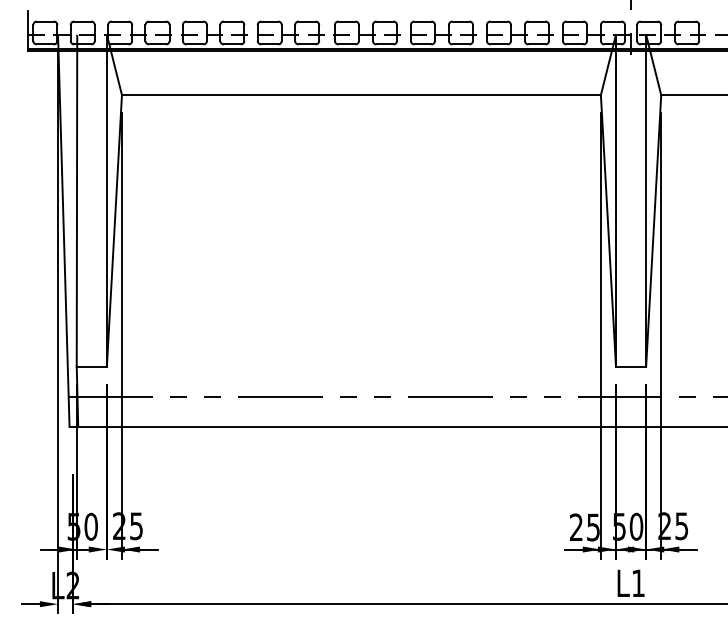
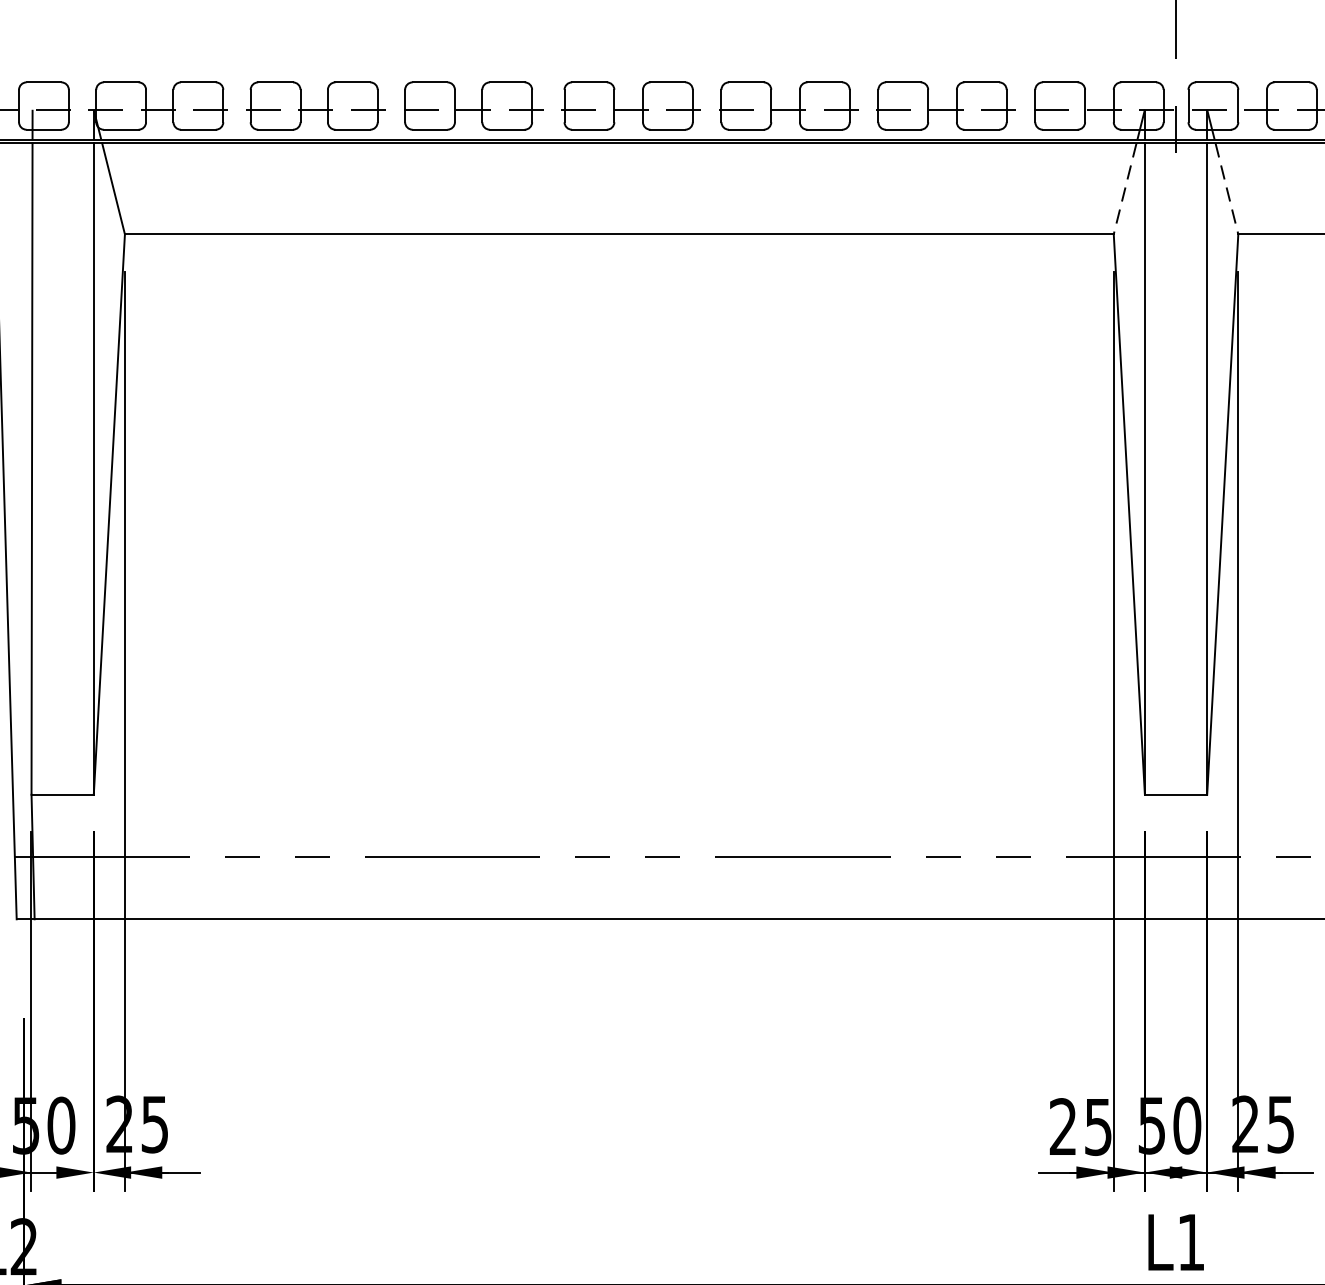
line: (606, 73) -> (1125, 189), solid -> dashed
line: (655, 73) -> (1226, 189), solid -> dashed

